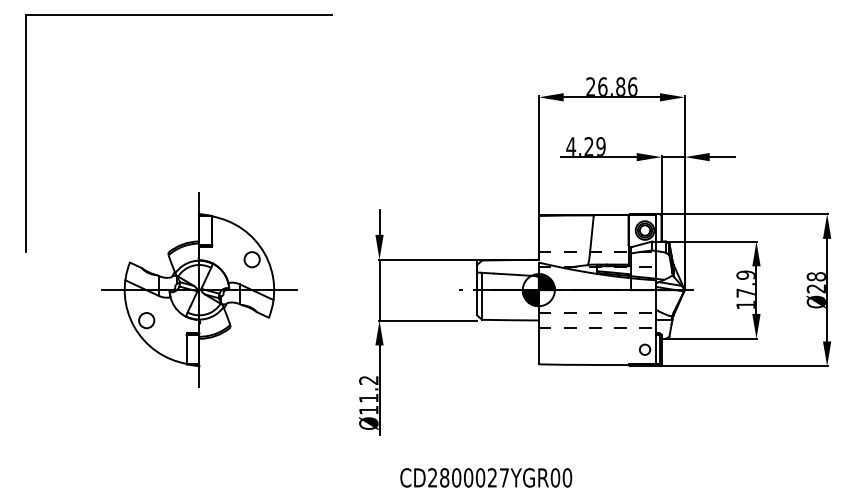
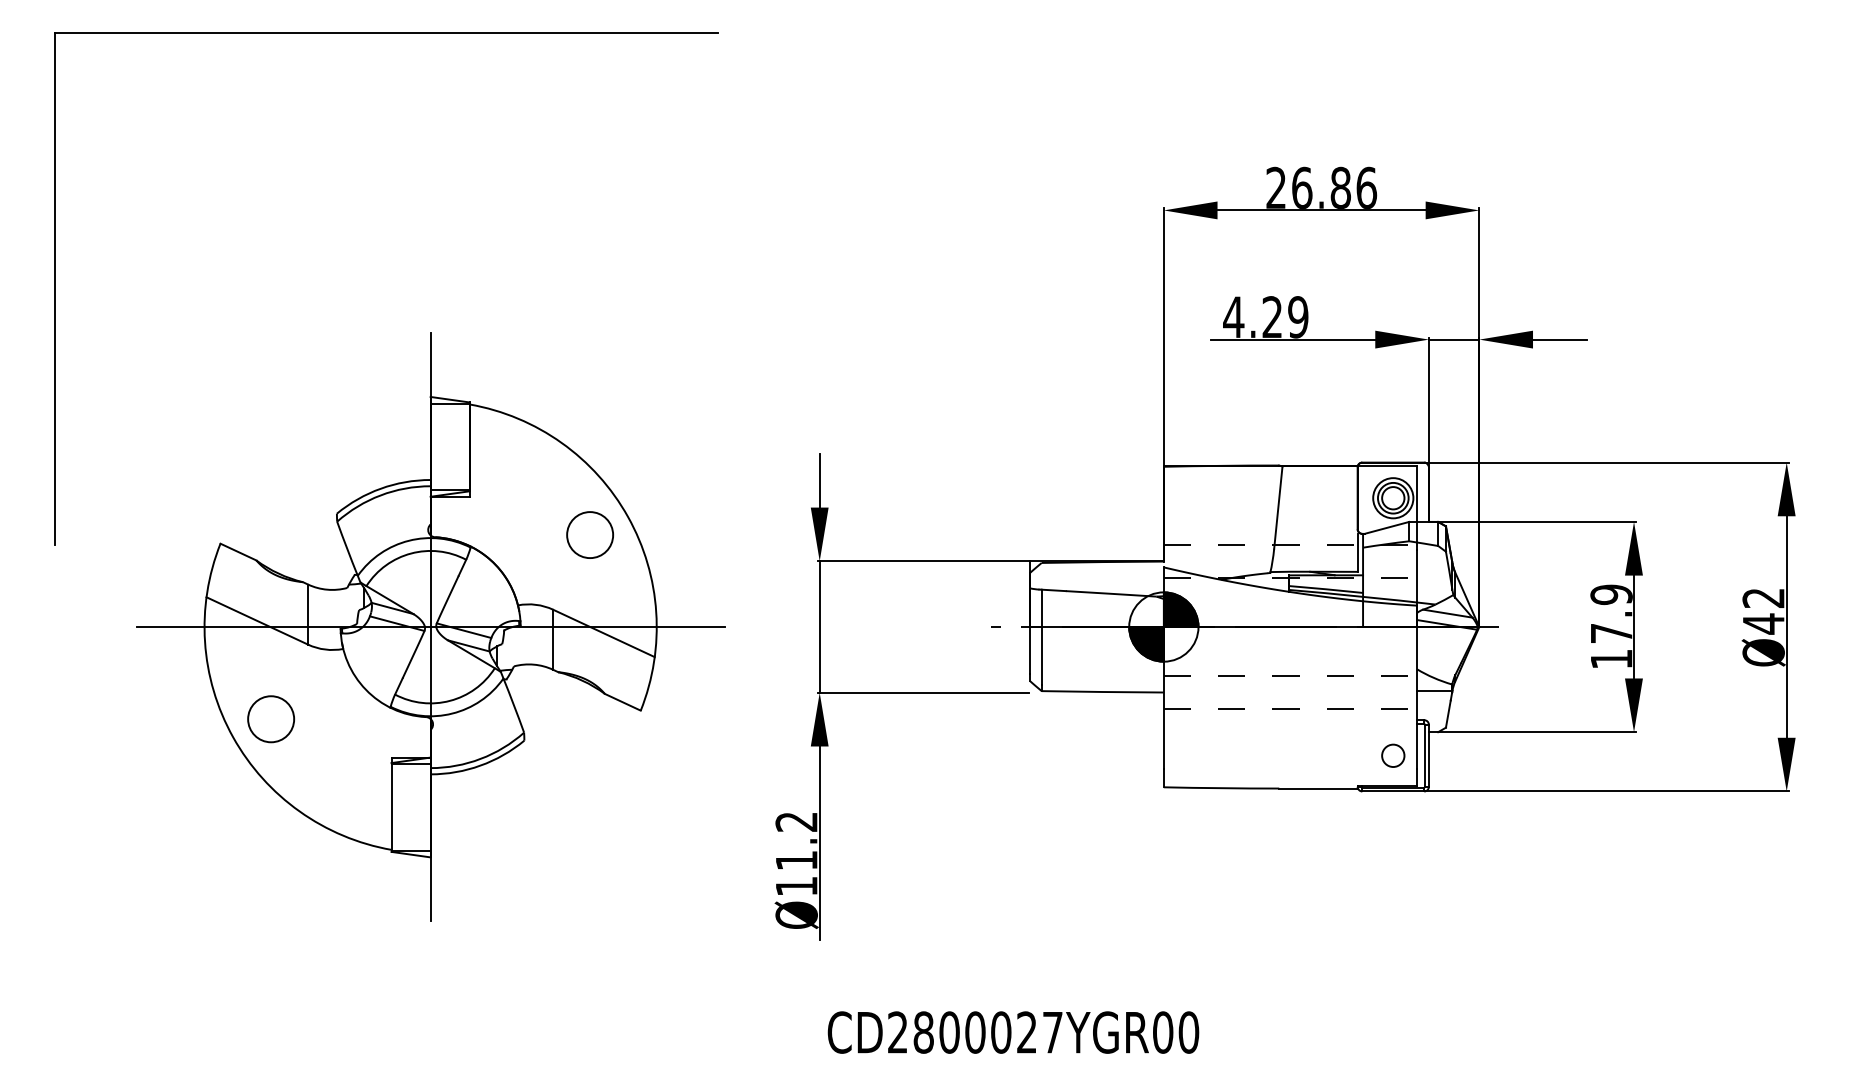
text: (815, 282) -> (1761, 610), Ø28 -> Ø42
part: (199, 289) -> (430, 625), size x1.4
text: (486, 477) -> (1014, 1031), moved

